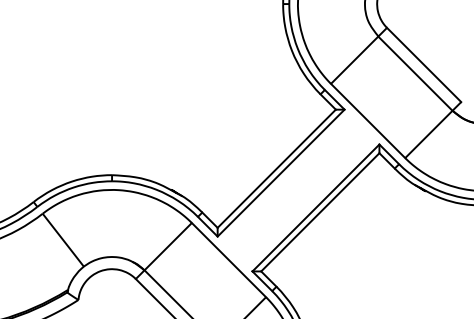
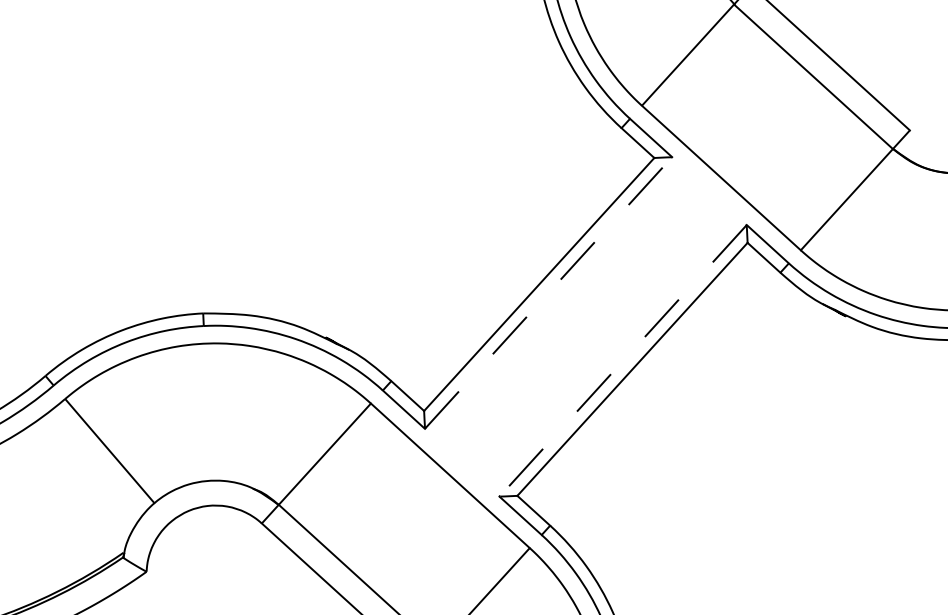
line: (281, 173) -> (549, 293), solid -> dashed
line: (315, 207) -> (622, 359), solid -> dashed

